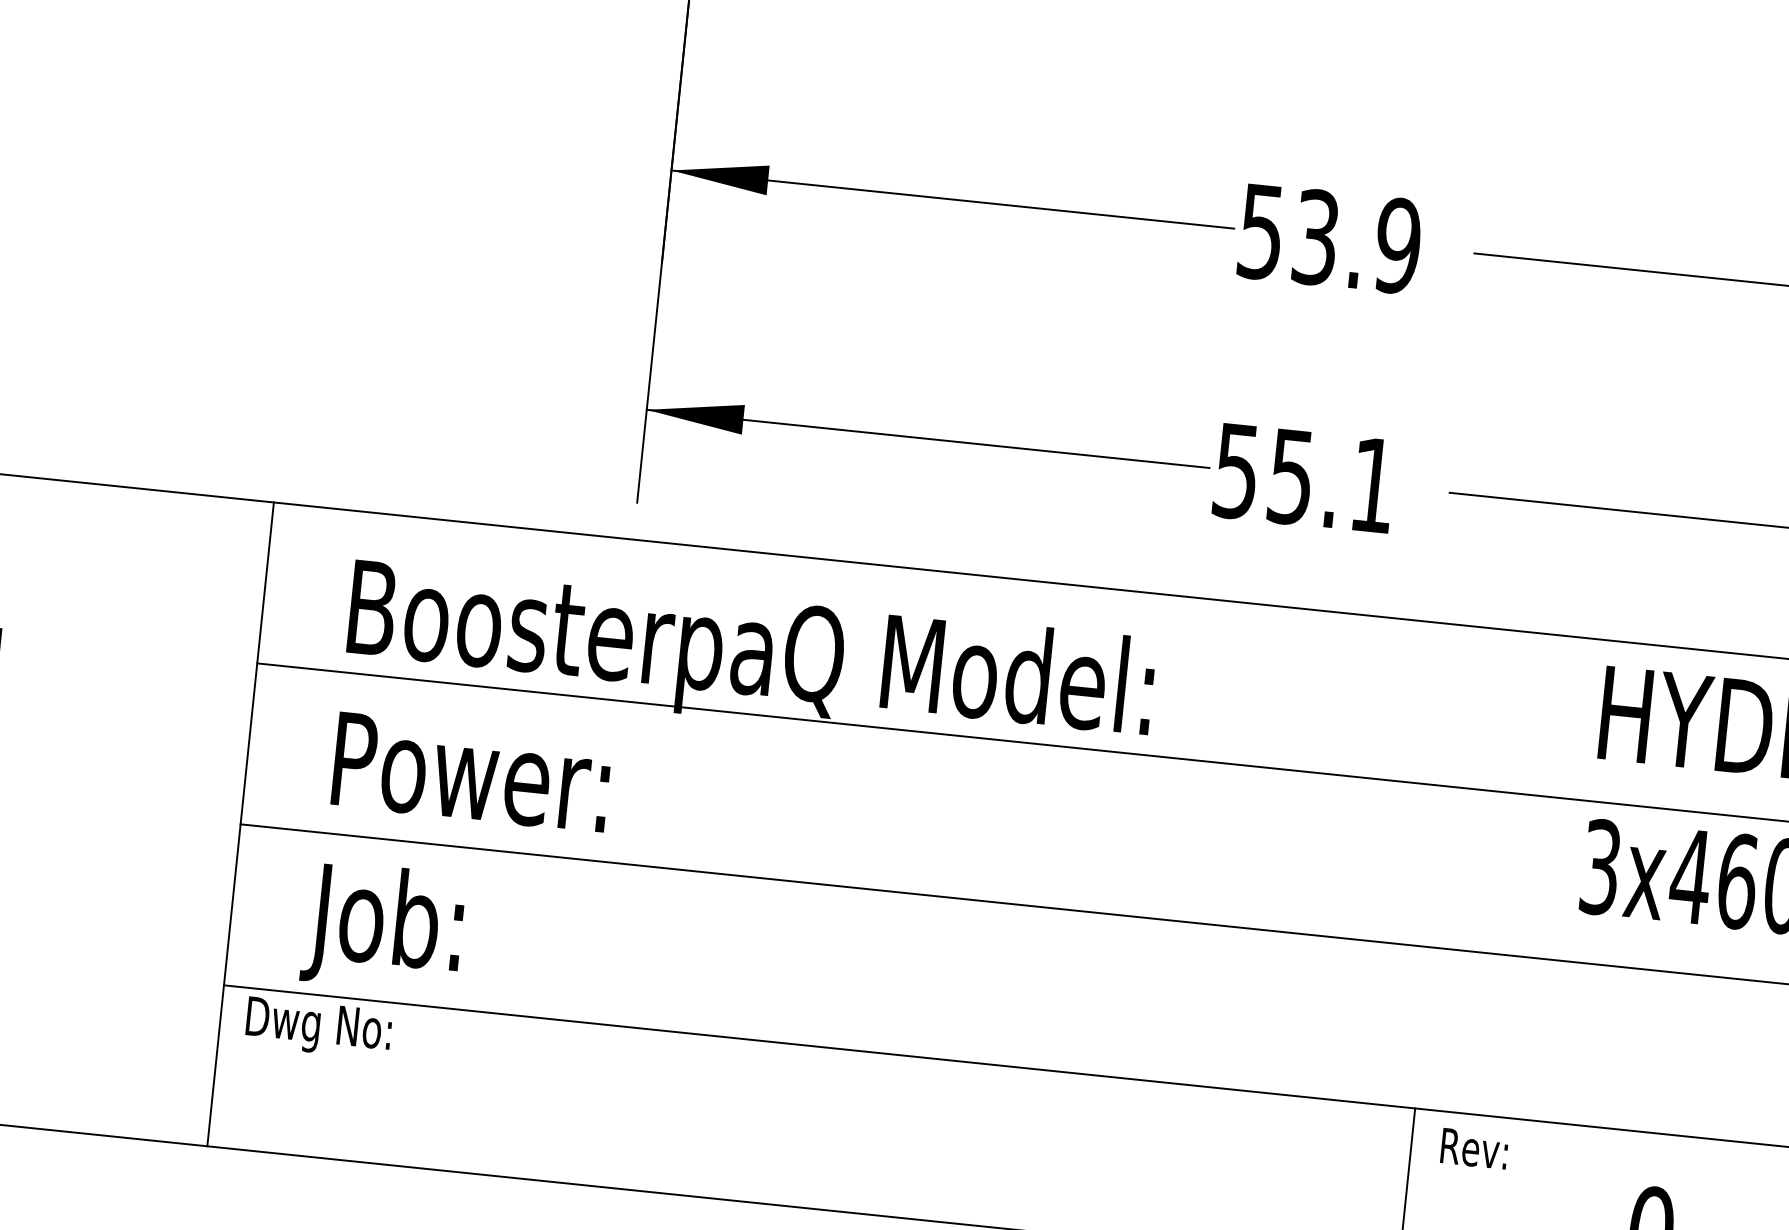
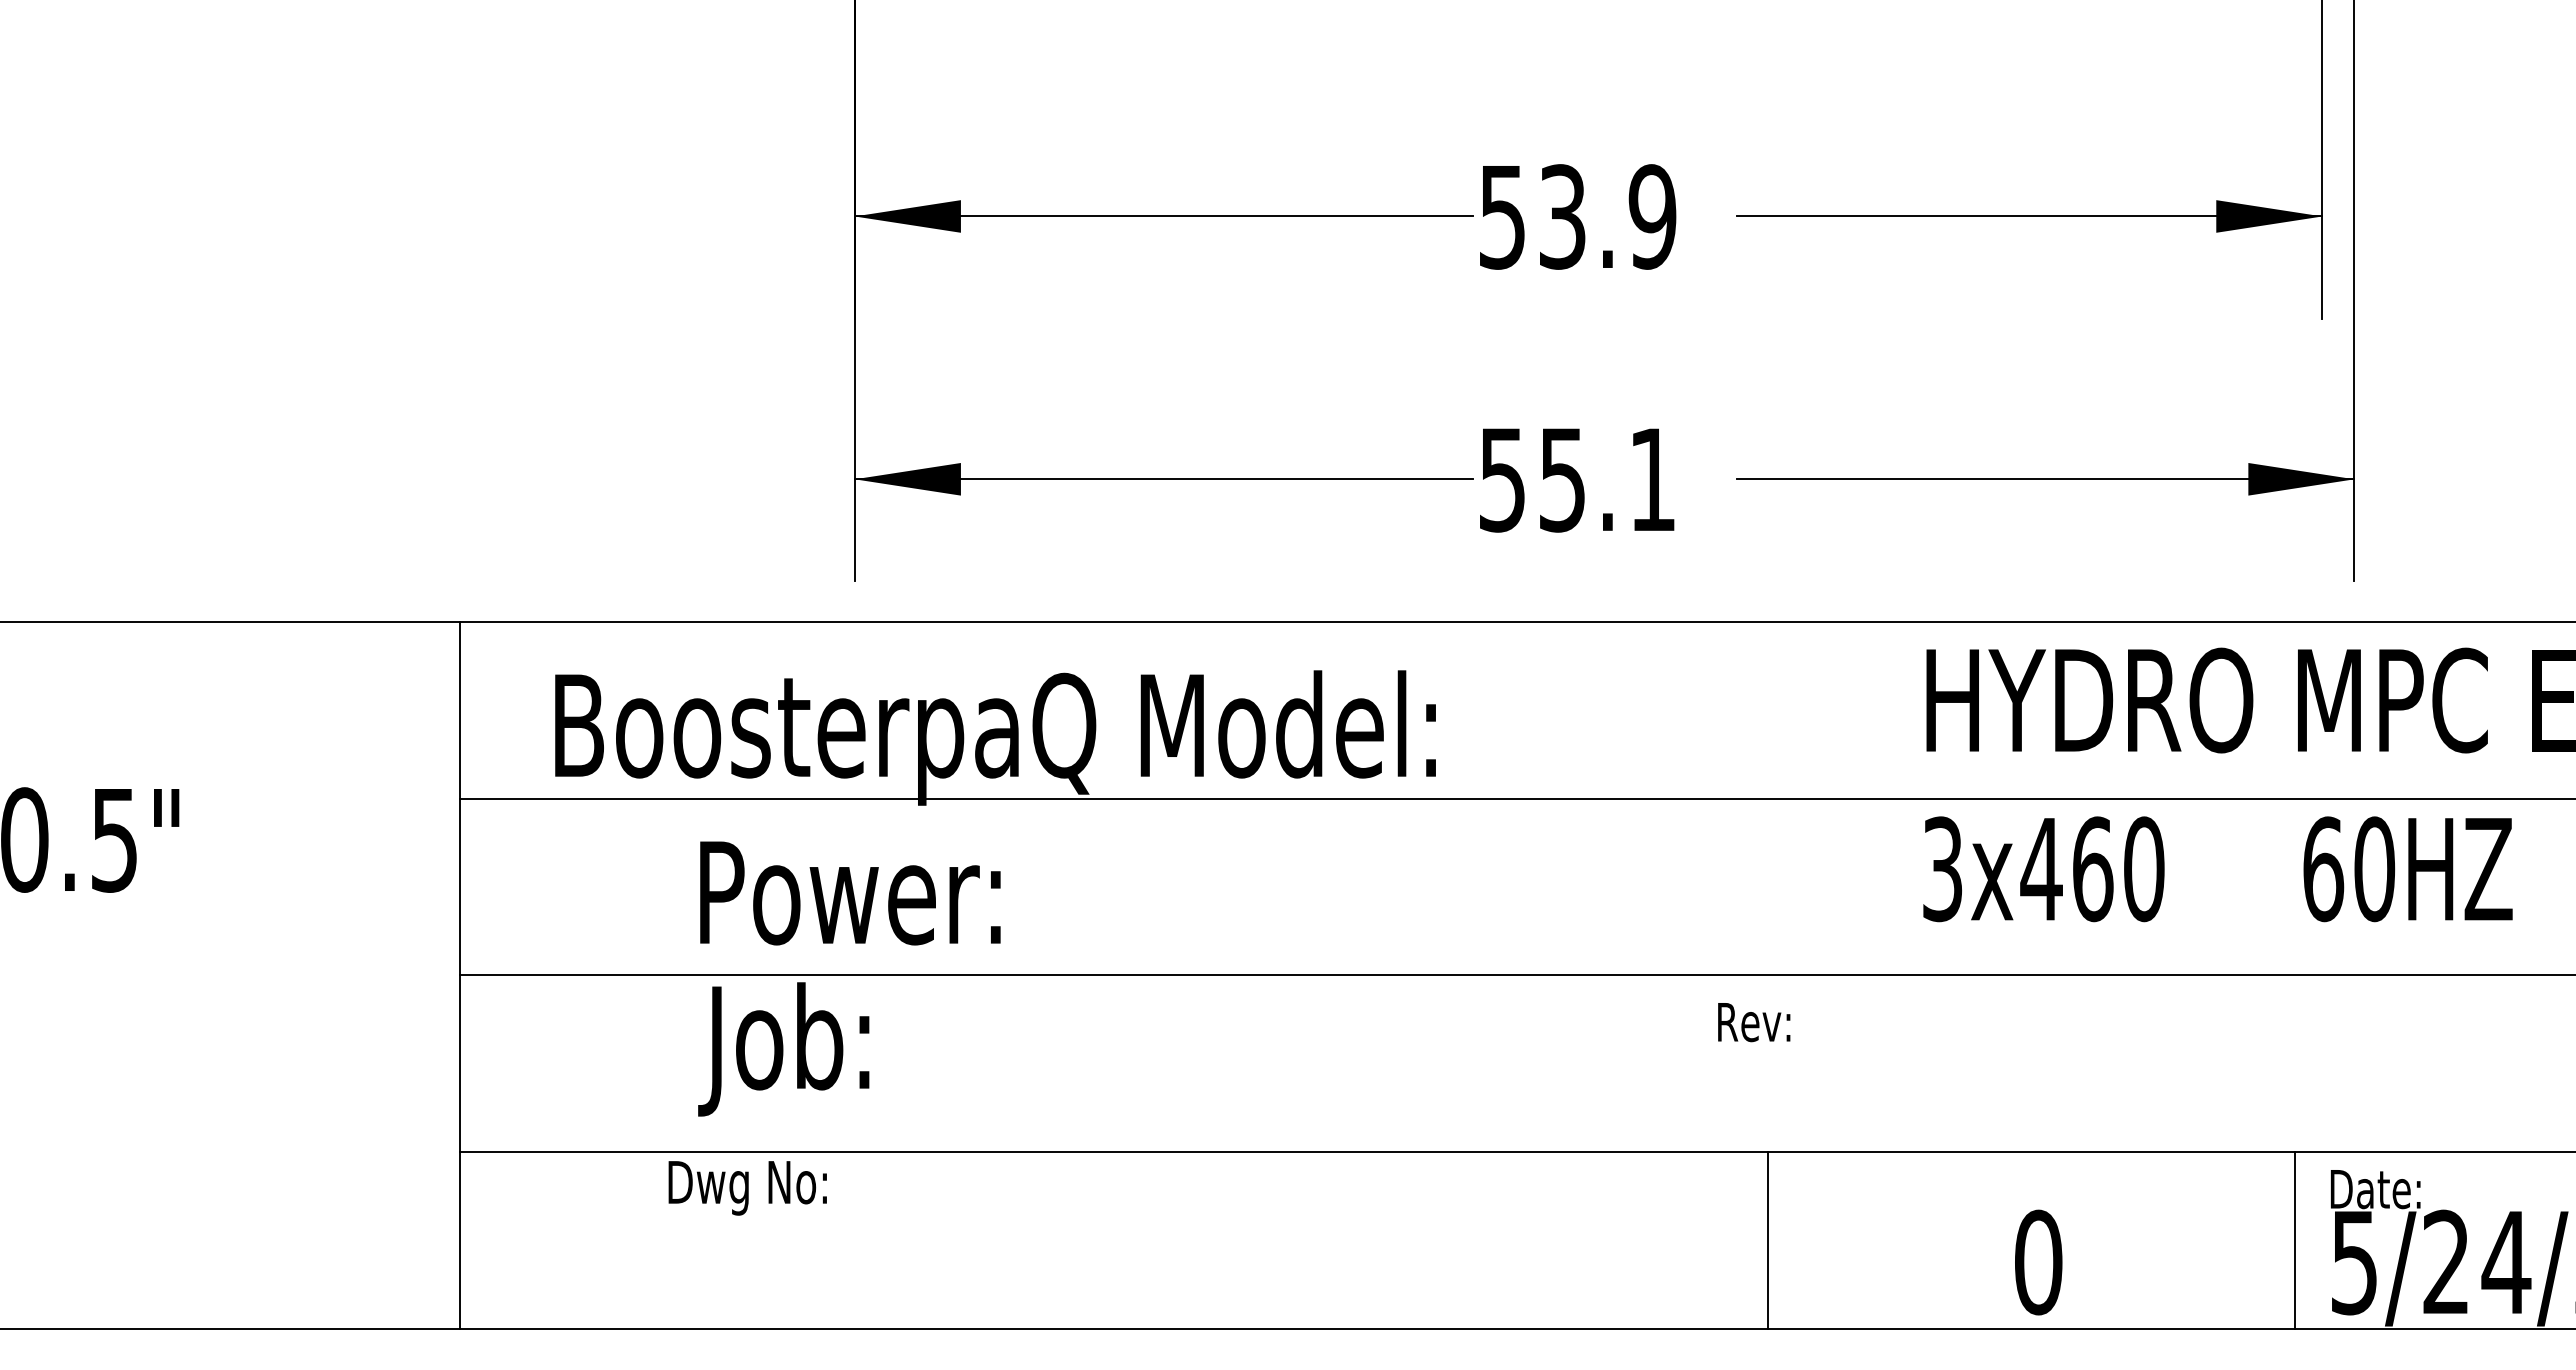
text: (471, 772) -> (850, 893), moved
text: (383, 927) -> (783, 1049), moved
text: (318, 1028) -> (747, 1188), moved
text: (1474, 1149) -> (1754, 1022), moved

